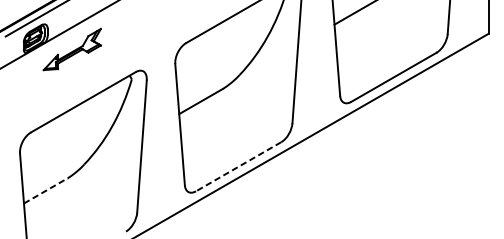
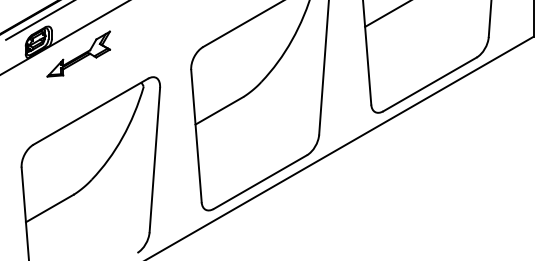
line: (238, 167) -> (260, 182), dashed -> solid
line: (46, 190) -> (50, 208), dashed -> solid

